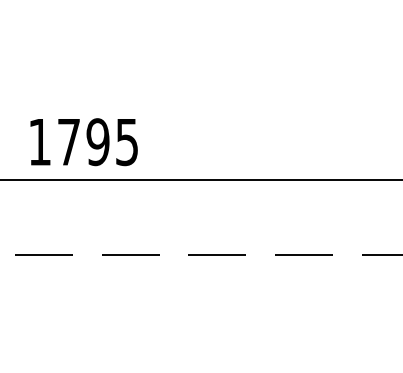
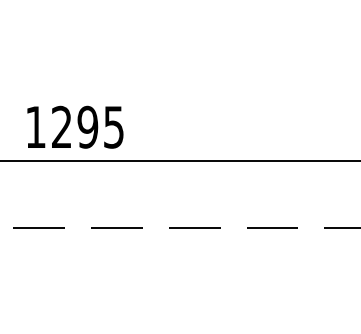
text: (68, 141) -> (61, 126), 1795 -> 1295

